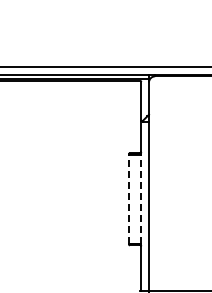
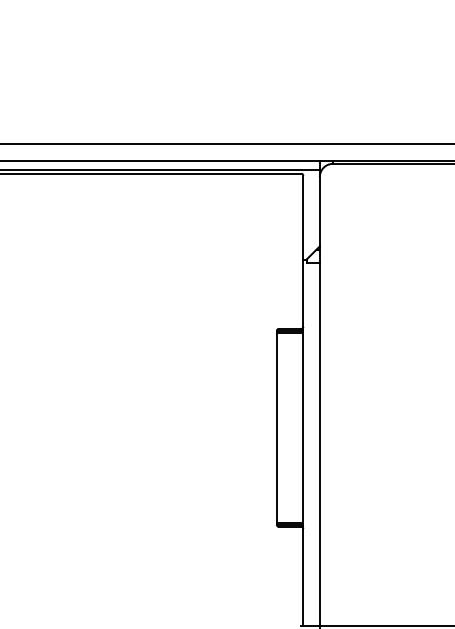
line: (129, 198) -> (277, 426), dashed -> solid
line: (141, 198) -> (303, 426), dashed -> solid

